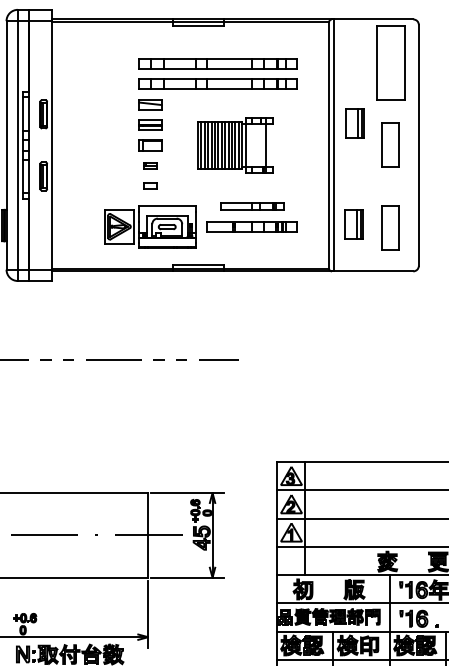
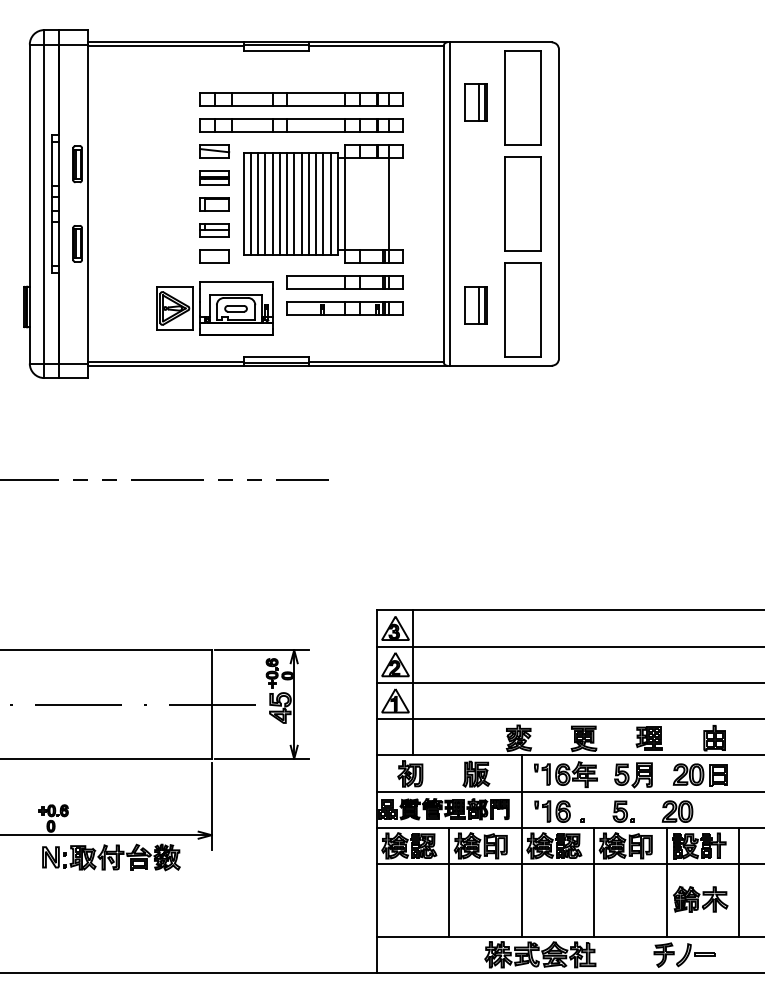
part: (354, 123) -> (475, 102), moved
part: (235, 144) -> (323, 203), size x1.67
part: (390, 144) -> (522, 203), size x1.67
part: (150, 166) -> (214, 230), size x1.67
part: (150, 186) -> (214, 256), size x1.67
part: (251, 206) -> (344, 282), size x1.43
part: (390, 227) -> (522, 309), size x1.67

